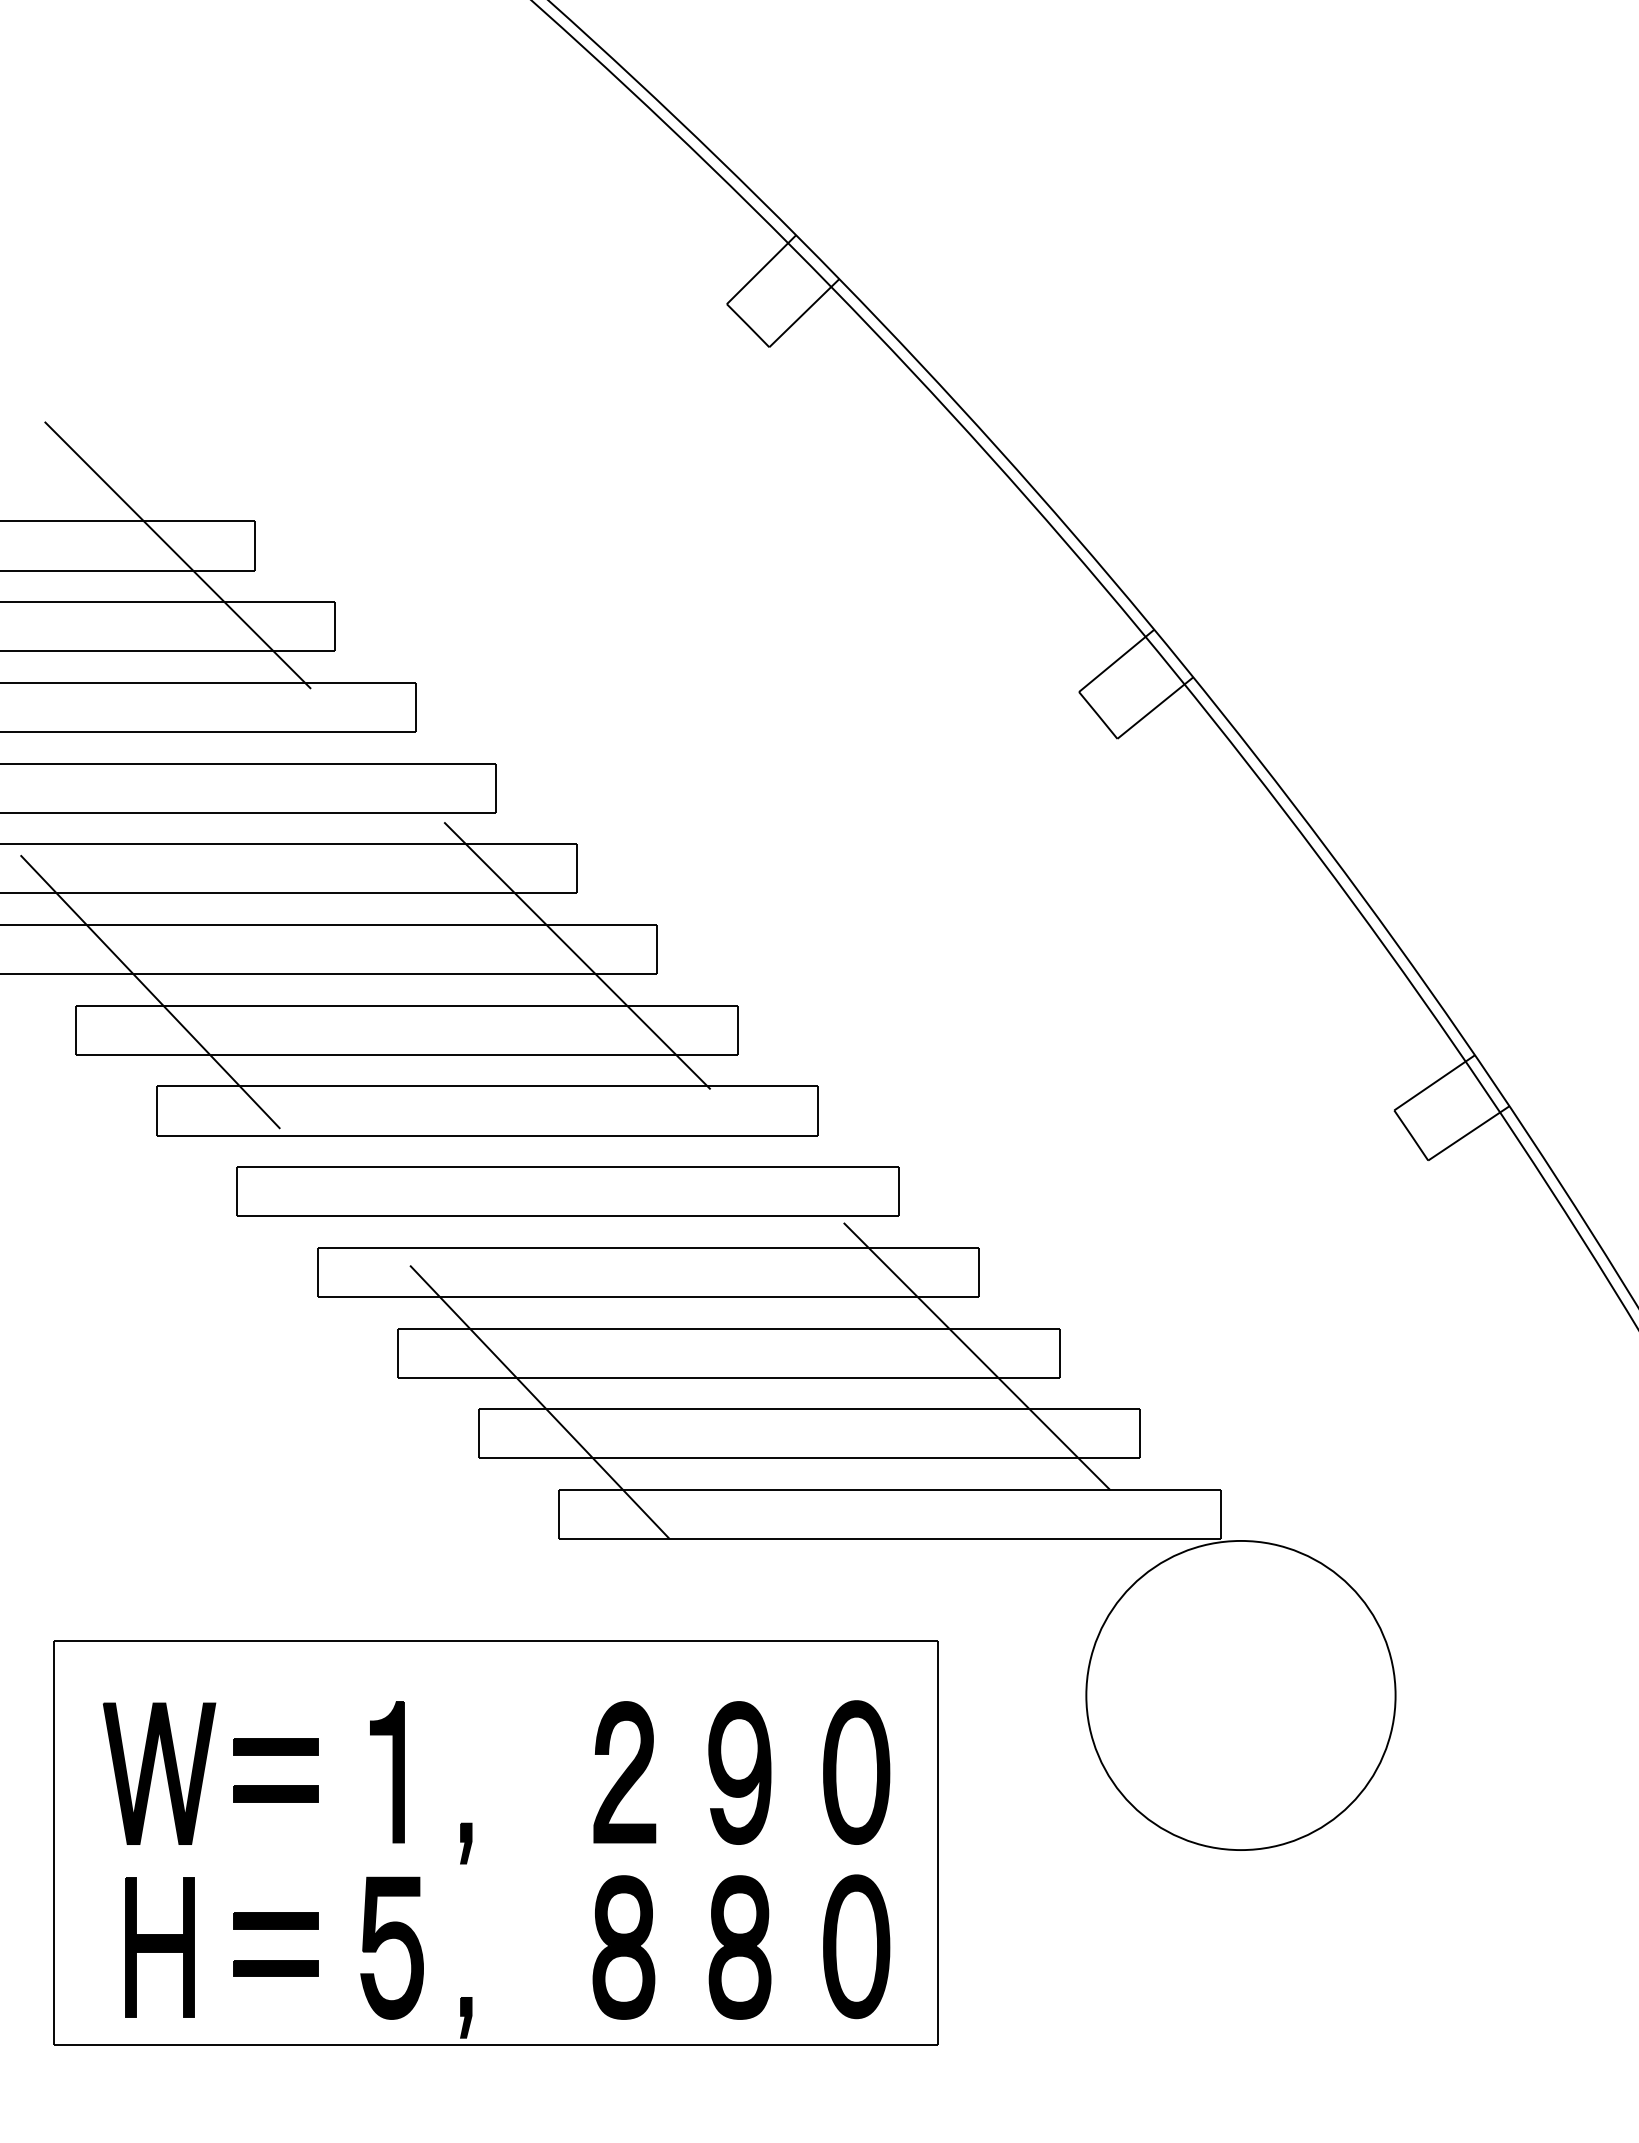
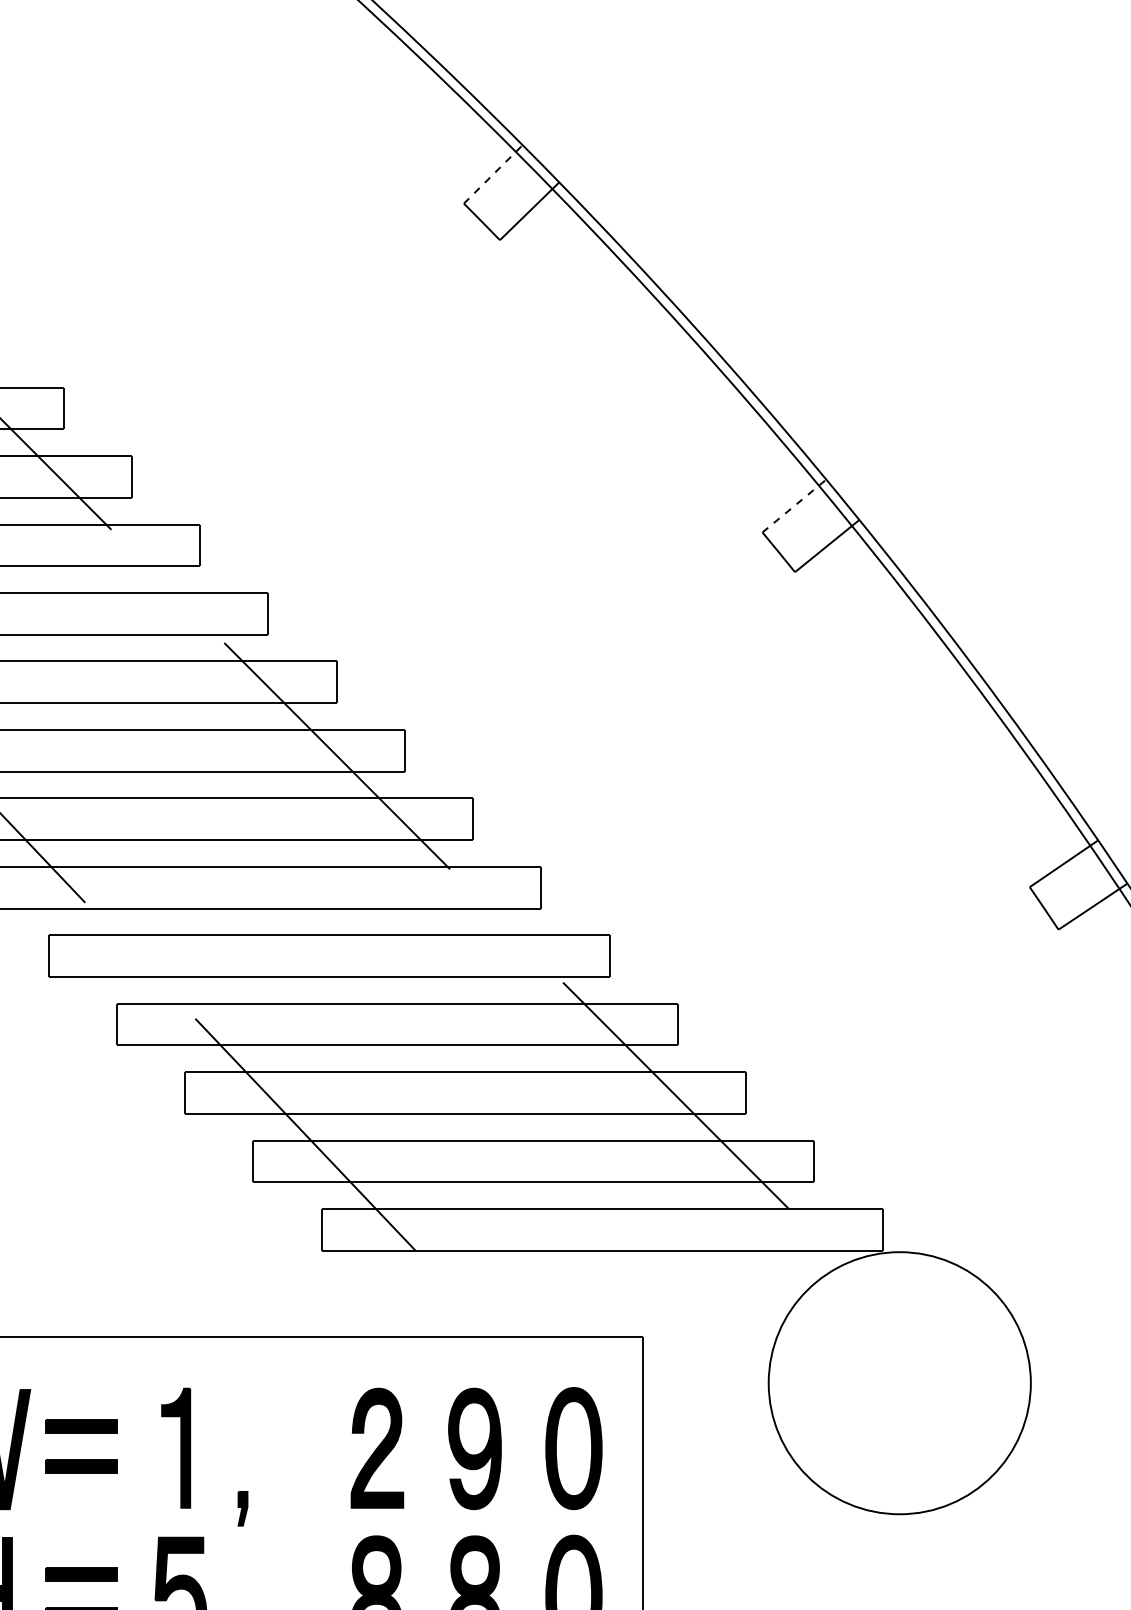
line: (761, 269) -> (493, 174), solid -> dashed
line: (1116, 660) -> (794, 505), solid -> dashed

